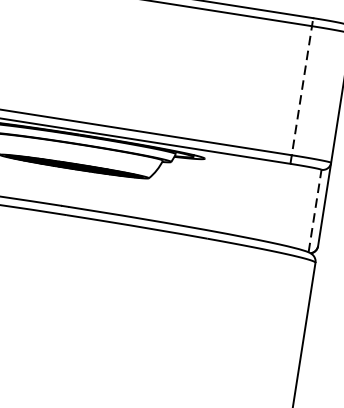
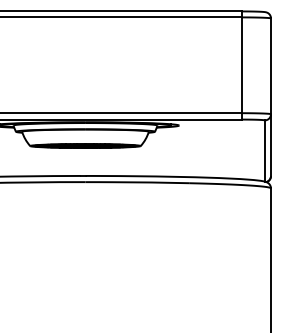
line: (301, 90) -> (241, 65), dashed -> solid
line: (314, 210) -> (264, 150), dashed -> solid

